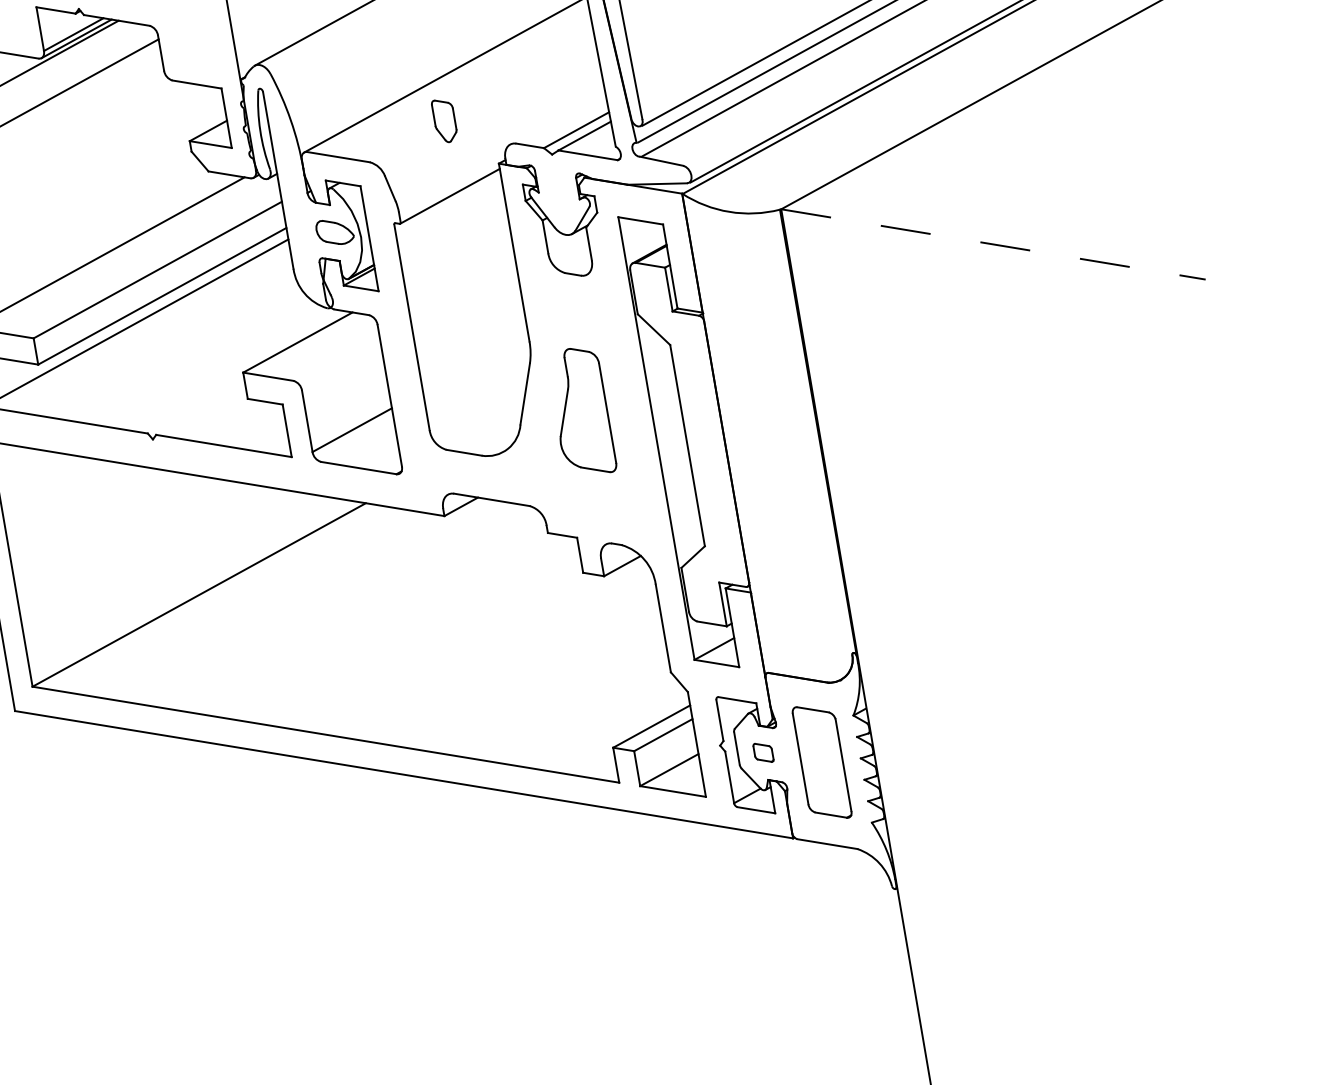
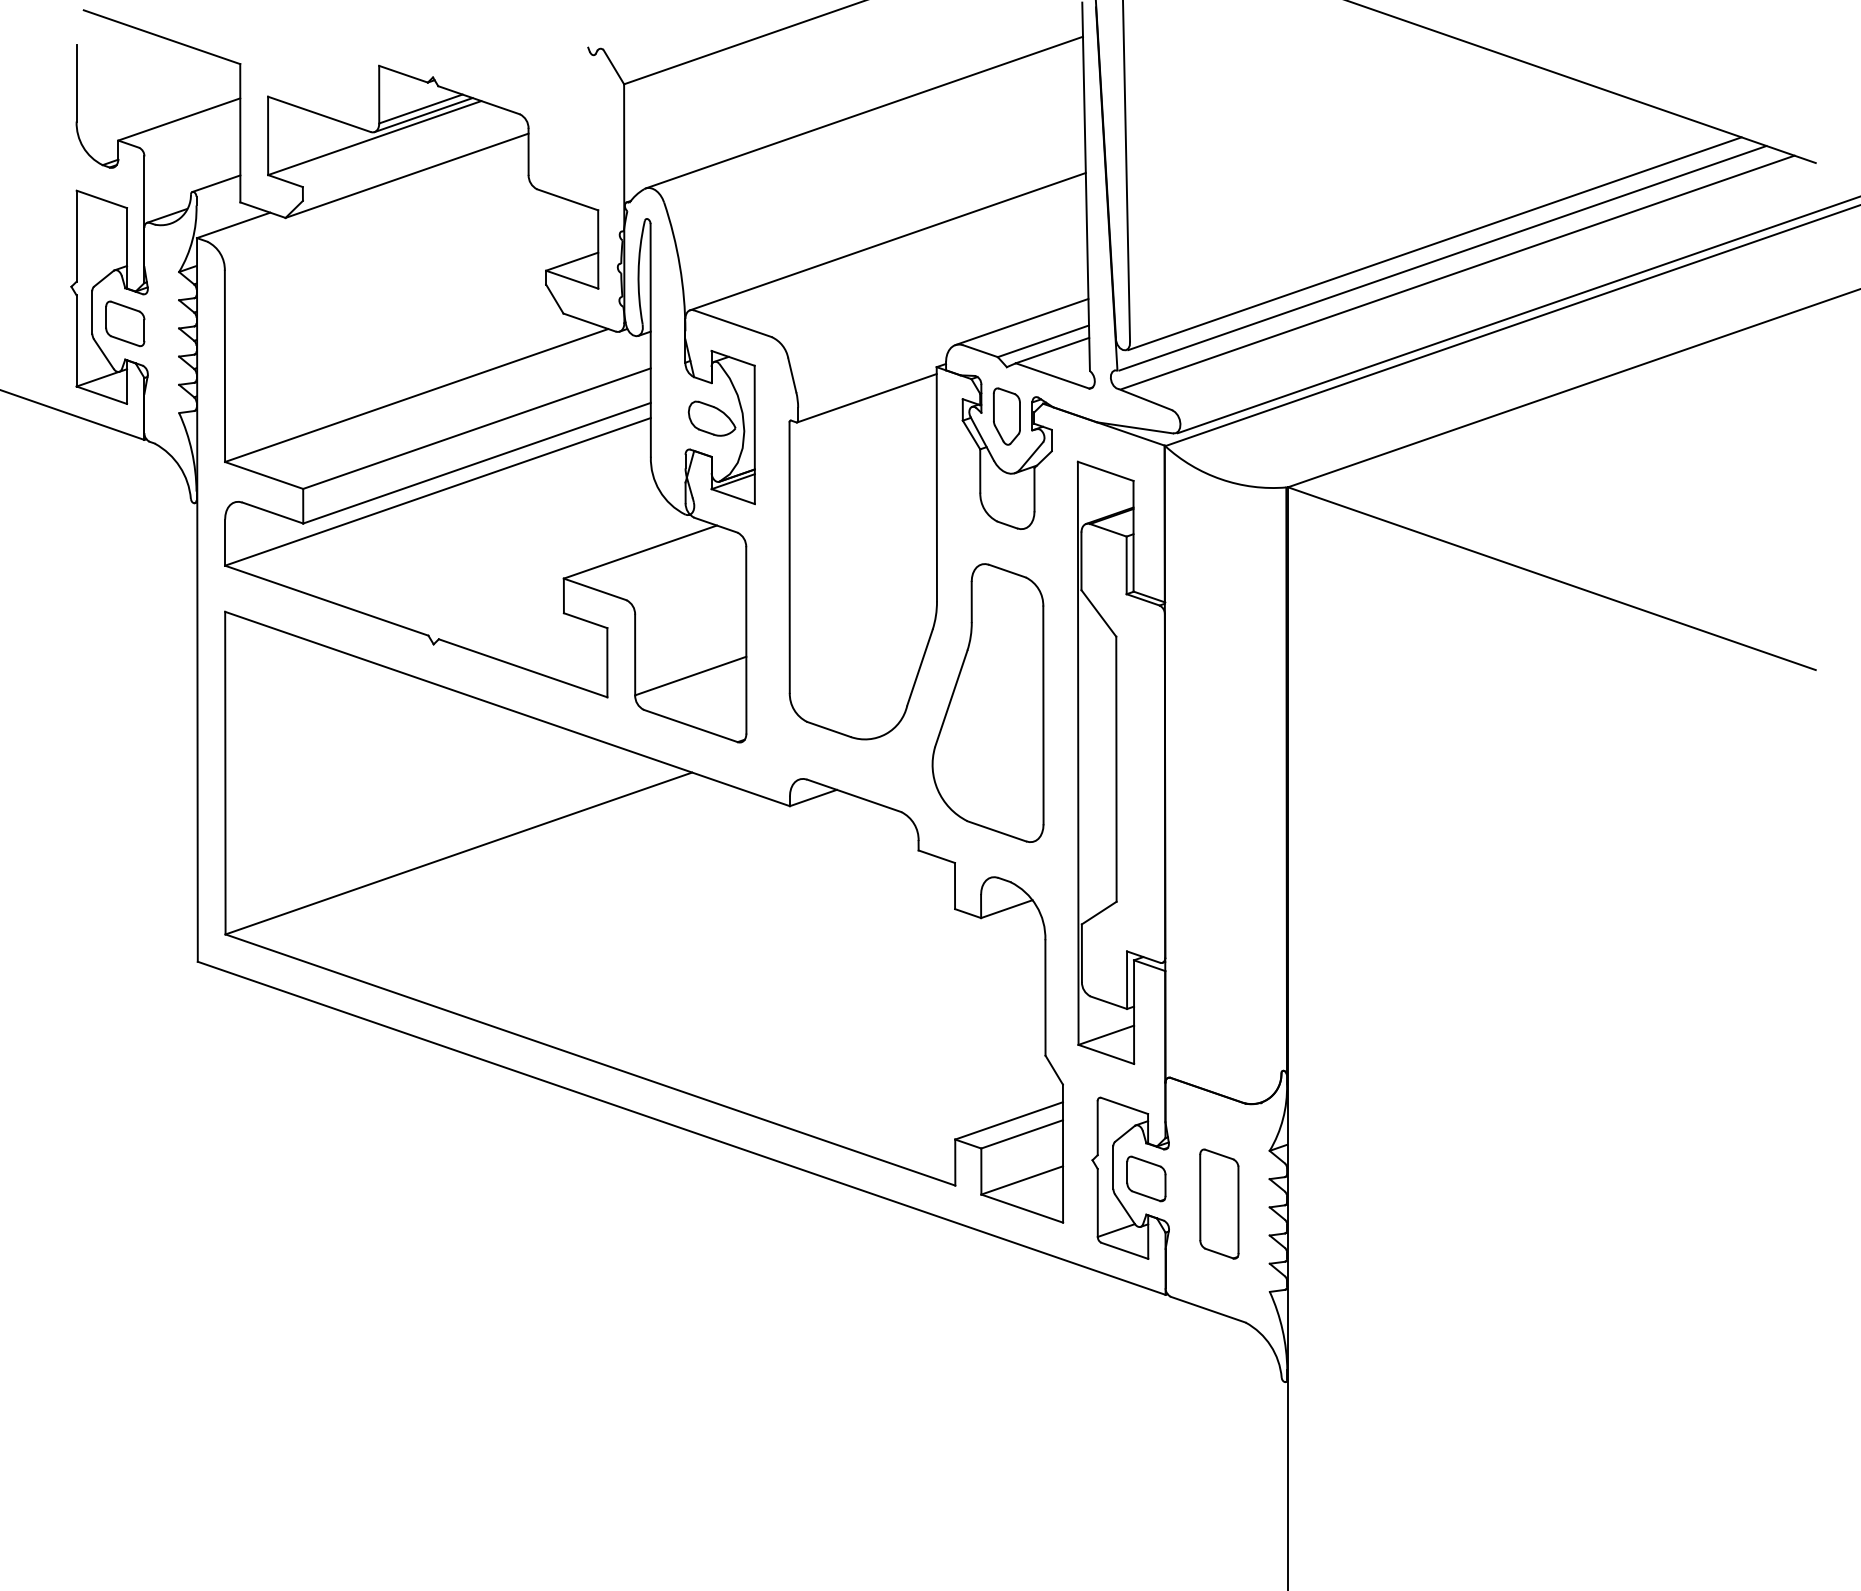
line: (557, 118) -> (1021, 321), added
part: (444, 120) -> (1006, 416), moved
line: (993, 244) -> (1552, 578), dashed -> solid
part: (580, 411) -> (987, 702), size x1.67
part: (763, 752) -> (1146, 1178), size x1.67
part: (822, 762) -> (1219, 1203), size x0.71

